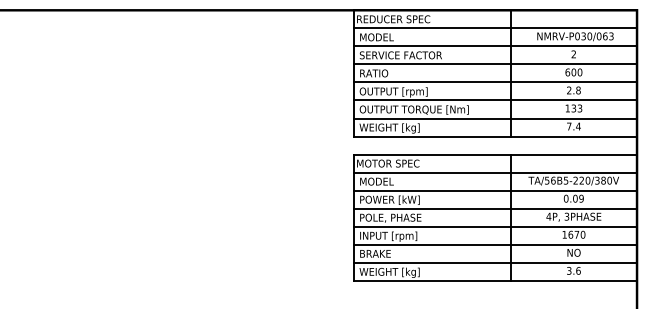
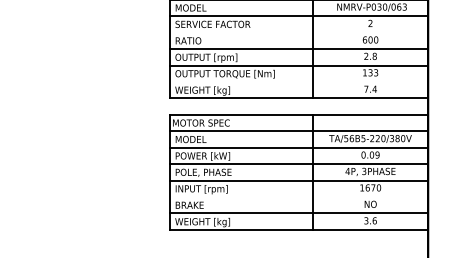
line: (495, 64) -> (299, 32), removed
line: (495, 118) -> (299, 81), removed
line: (495, 244) -> (299, 196), removed

